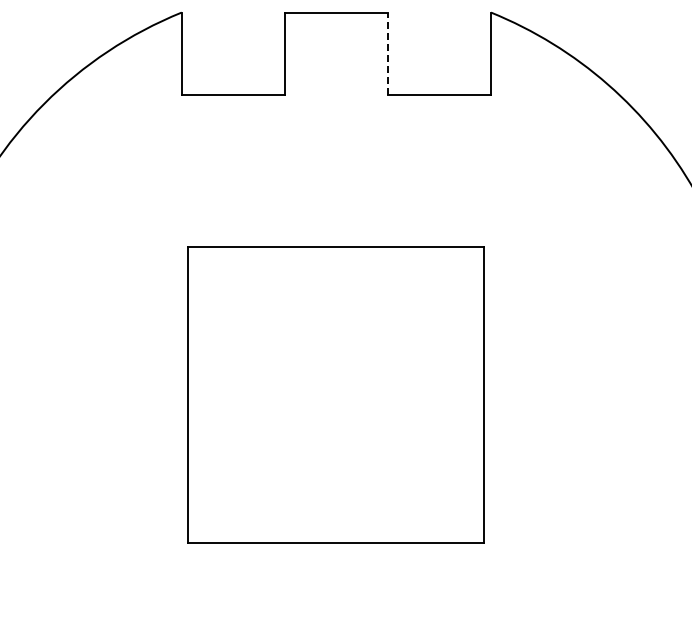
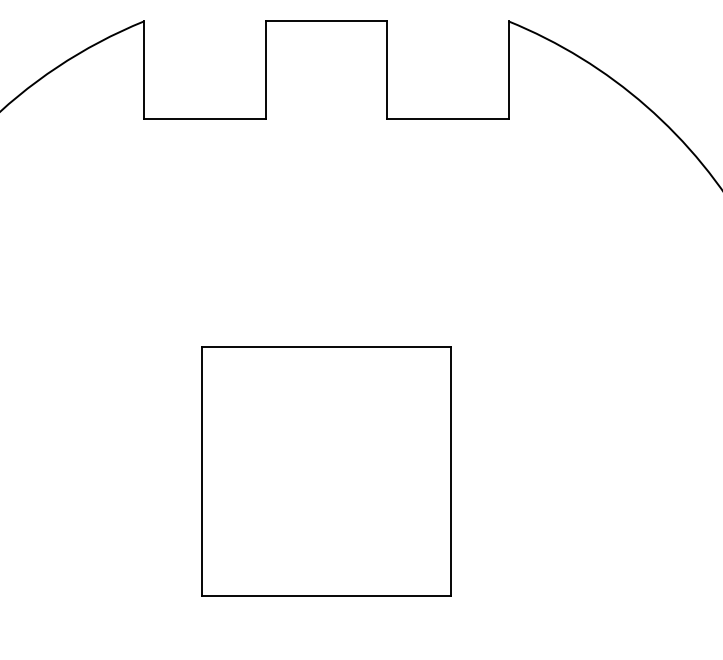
line: (387, 53) -> (386, 69), dashed -> solid
part: (336, 394) -> (326, 471), size x0.71

